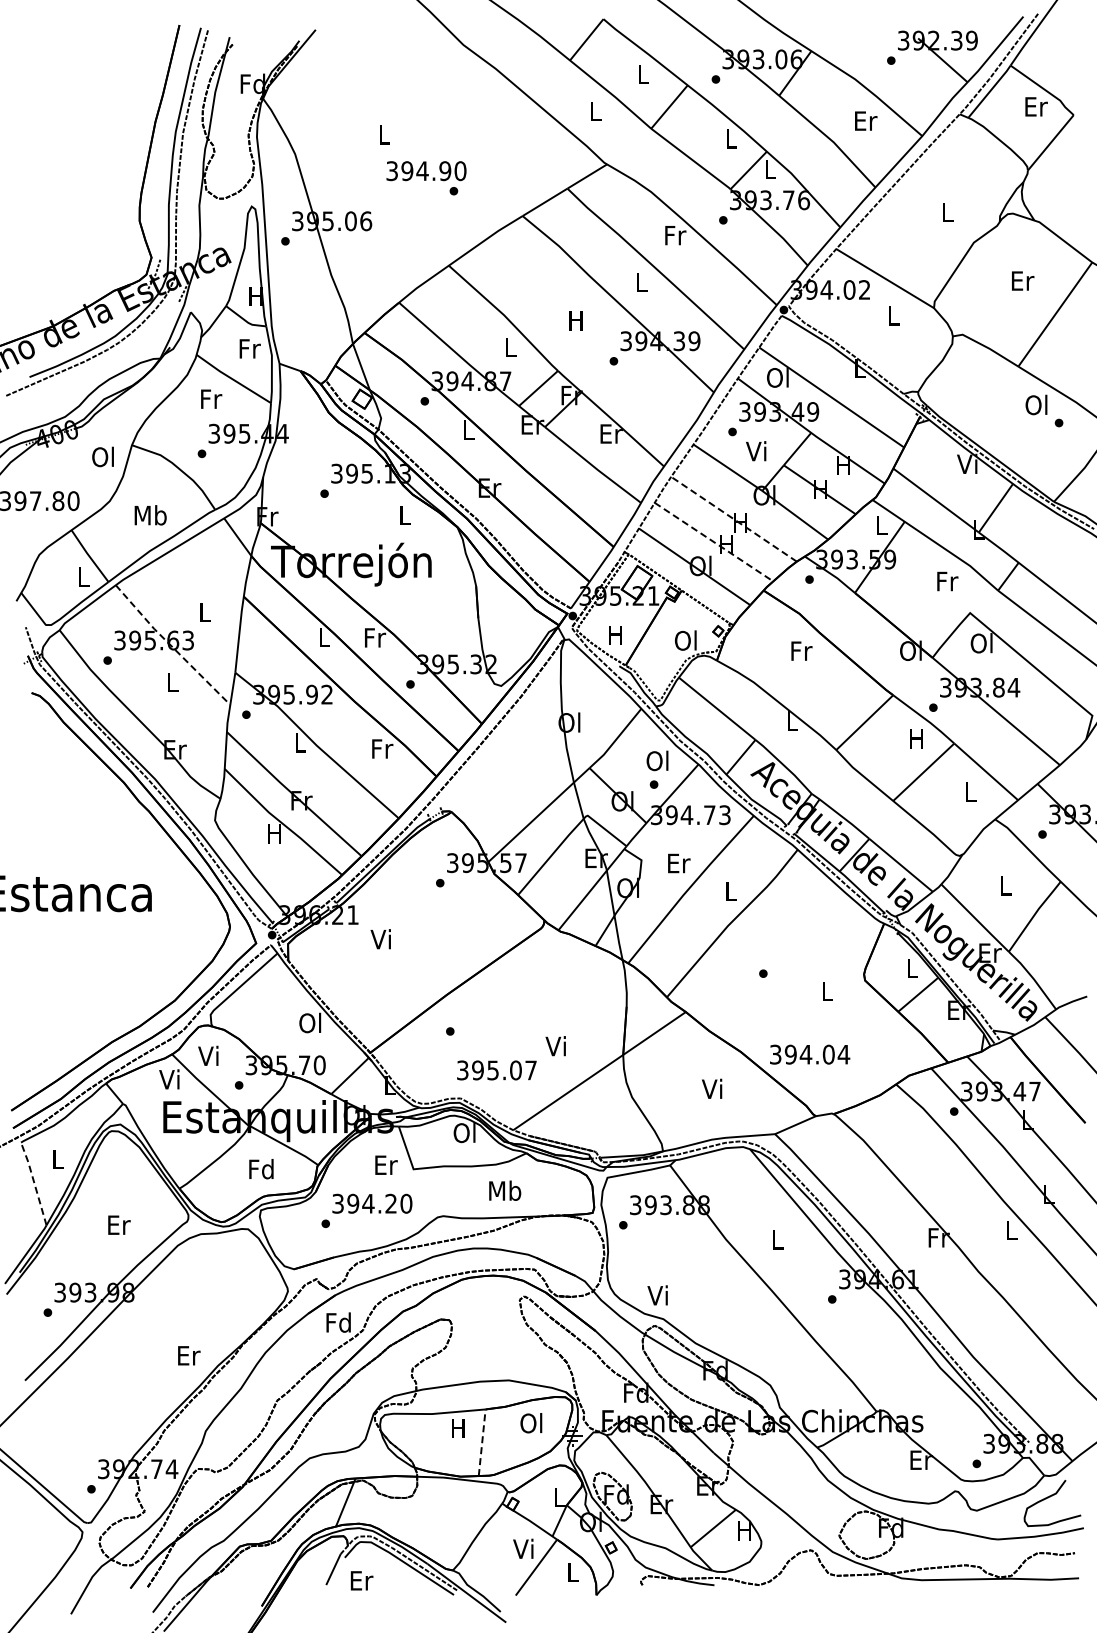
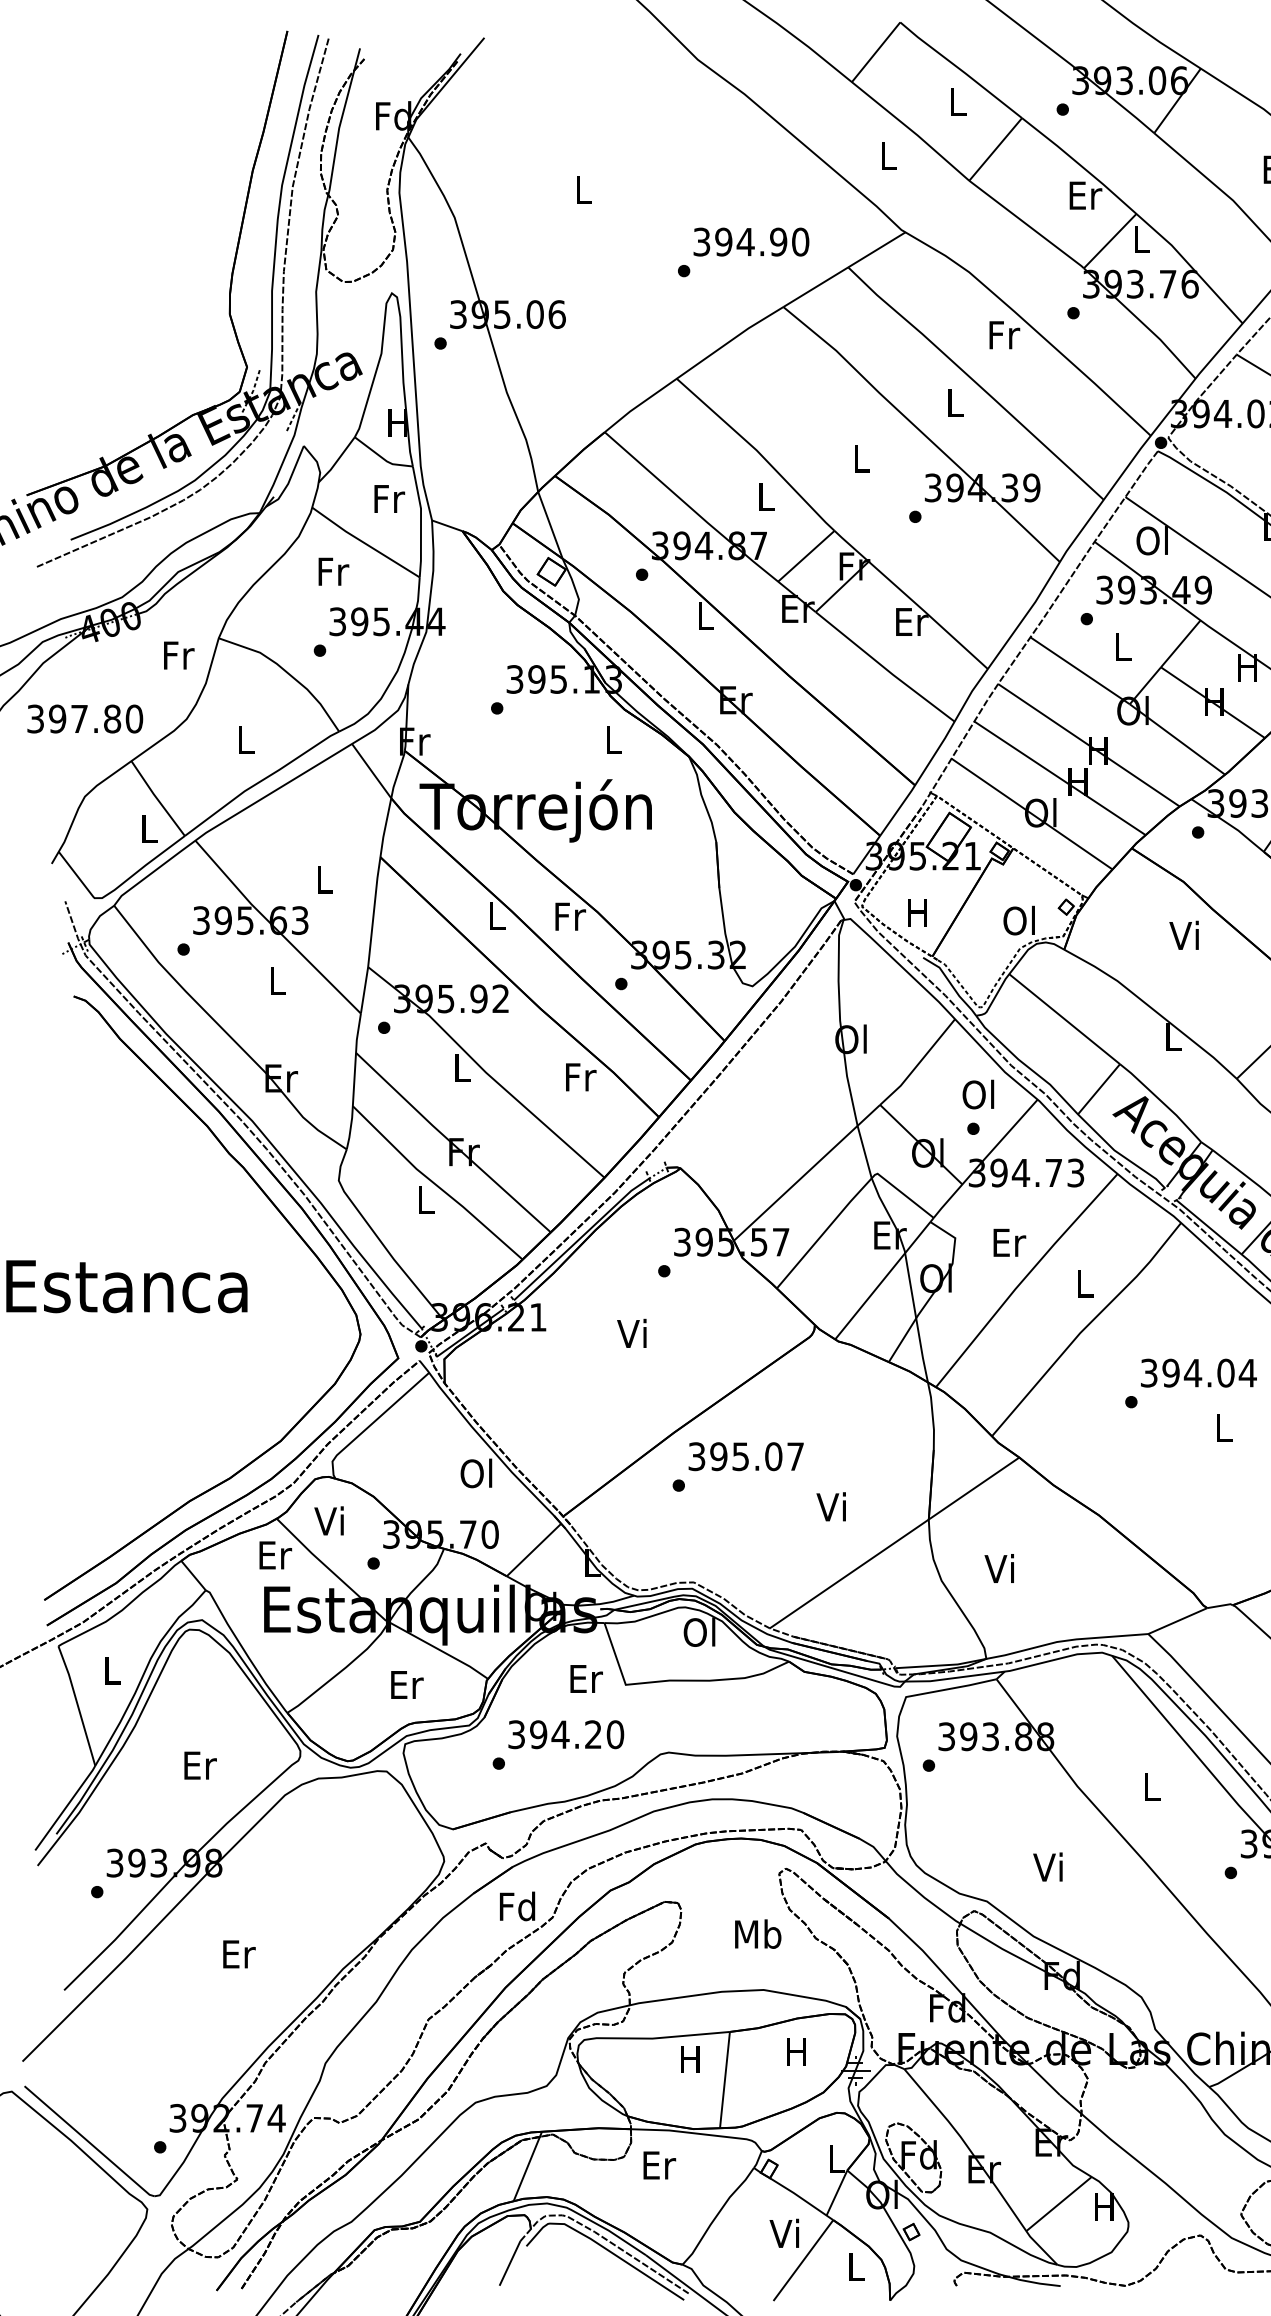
text: (731, 138) -> (1085, 194), L -> Er
text: (426, 171) -> (751, 242), moved
text: (575, 320) -> (859, 457), H -> L
text: (756, 451) -> (1121, 647), Vi -> L
text: (103, 456) -> (177, 654), Ol -> Fr
text: (150, 515) -> (245, 739), Mb -> L
line: (734, 519) -> (1089, 745), dashed -> solid
line: (714, 542) -> (1060, 778), dashed -> solid
line: (171, 645) -> (275, 927), dashed -> solid
text: (800, 650) -> (1185, 934), Fr -> Vi
text: (274, 833) -> (424, 1199), H -> L
text: (380, 939) -> (631, 1333), moved
text: (810, 1054) -> (1199, 1372), moved
text: (496, 1070) -> (745, 1456), moved
text: (170, 1079) -> (274, 1555), Vi -> Er
text: (712, 1088) -> (1000, 1568), moved
text: (261, 1169) -> (405, 1685), Fd -> Er
line: (34, 1183) -> (77, 1705), dashed -> solid
text: (505, 1190) -> (758, 1933), moved
text: (657, 1295) -> (1047, 1867), moved
text: (189, 1355) -> (239, 1953), moved
text: (531, 1423) -> (796, 2052), Ol -> H
line: (482, 1442) -> (725, 2079), dashed -> solid
text: (361, 1580) -> (658, 2164), moved

